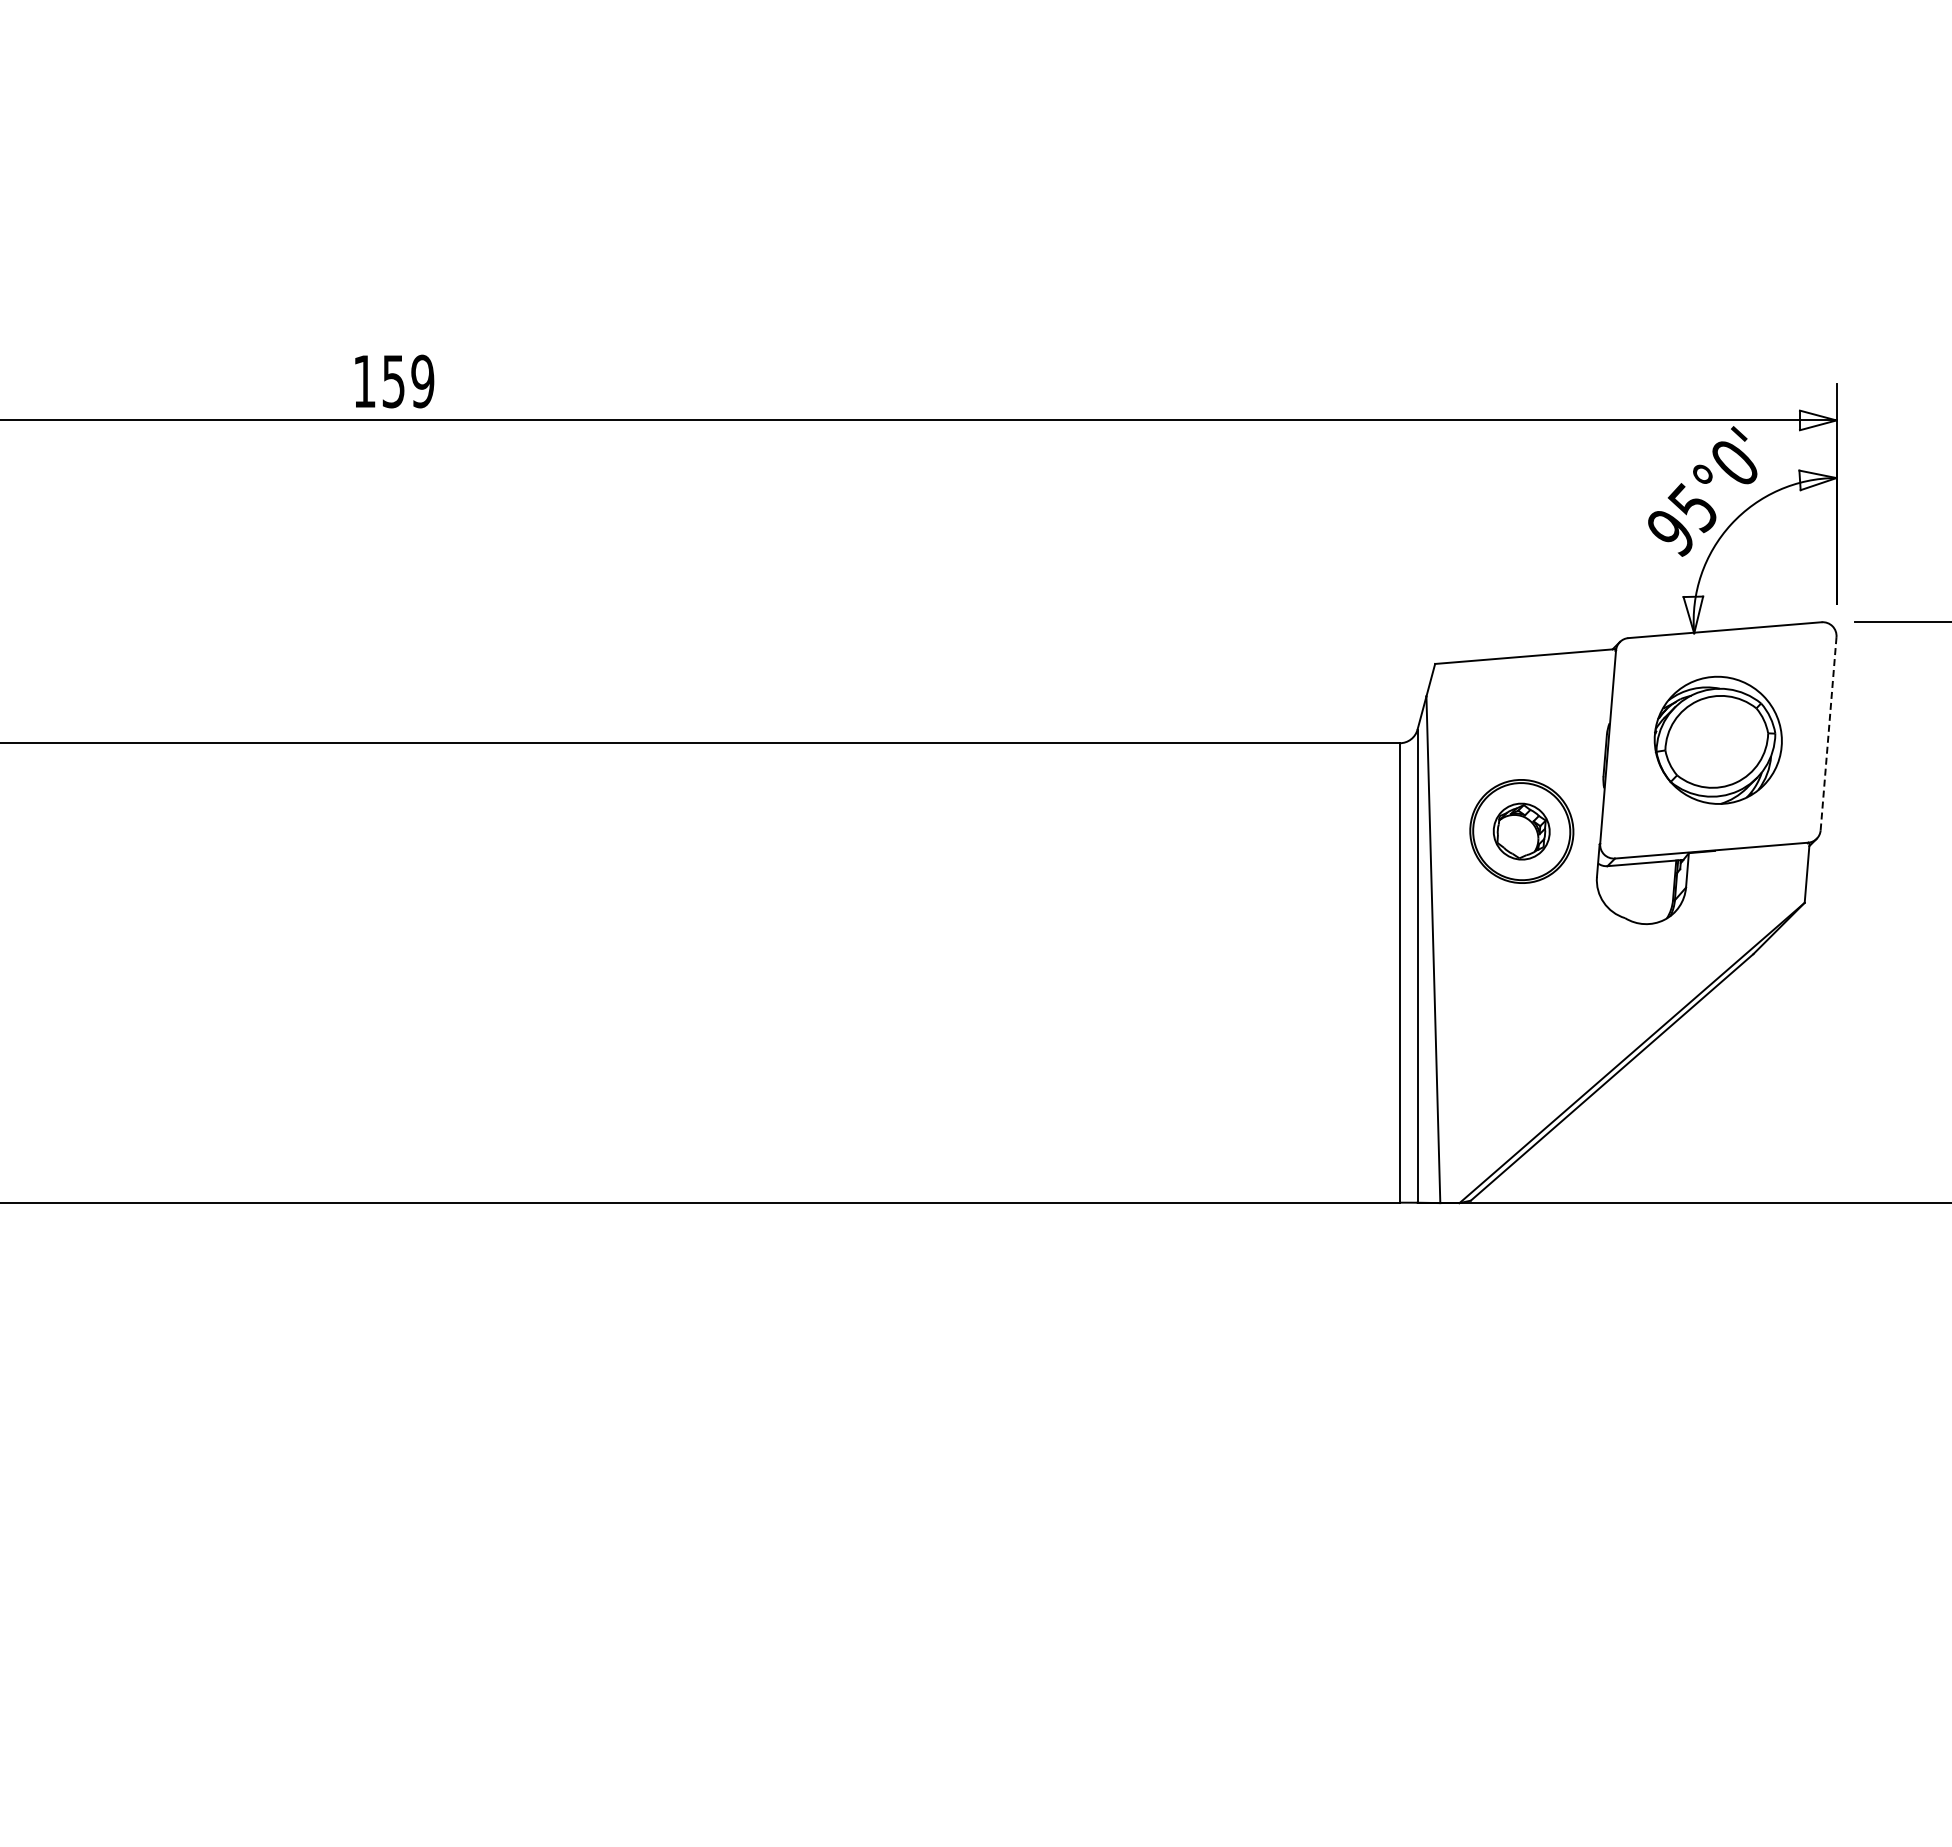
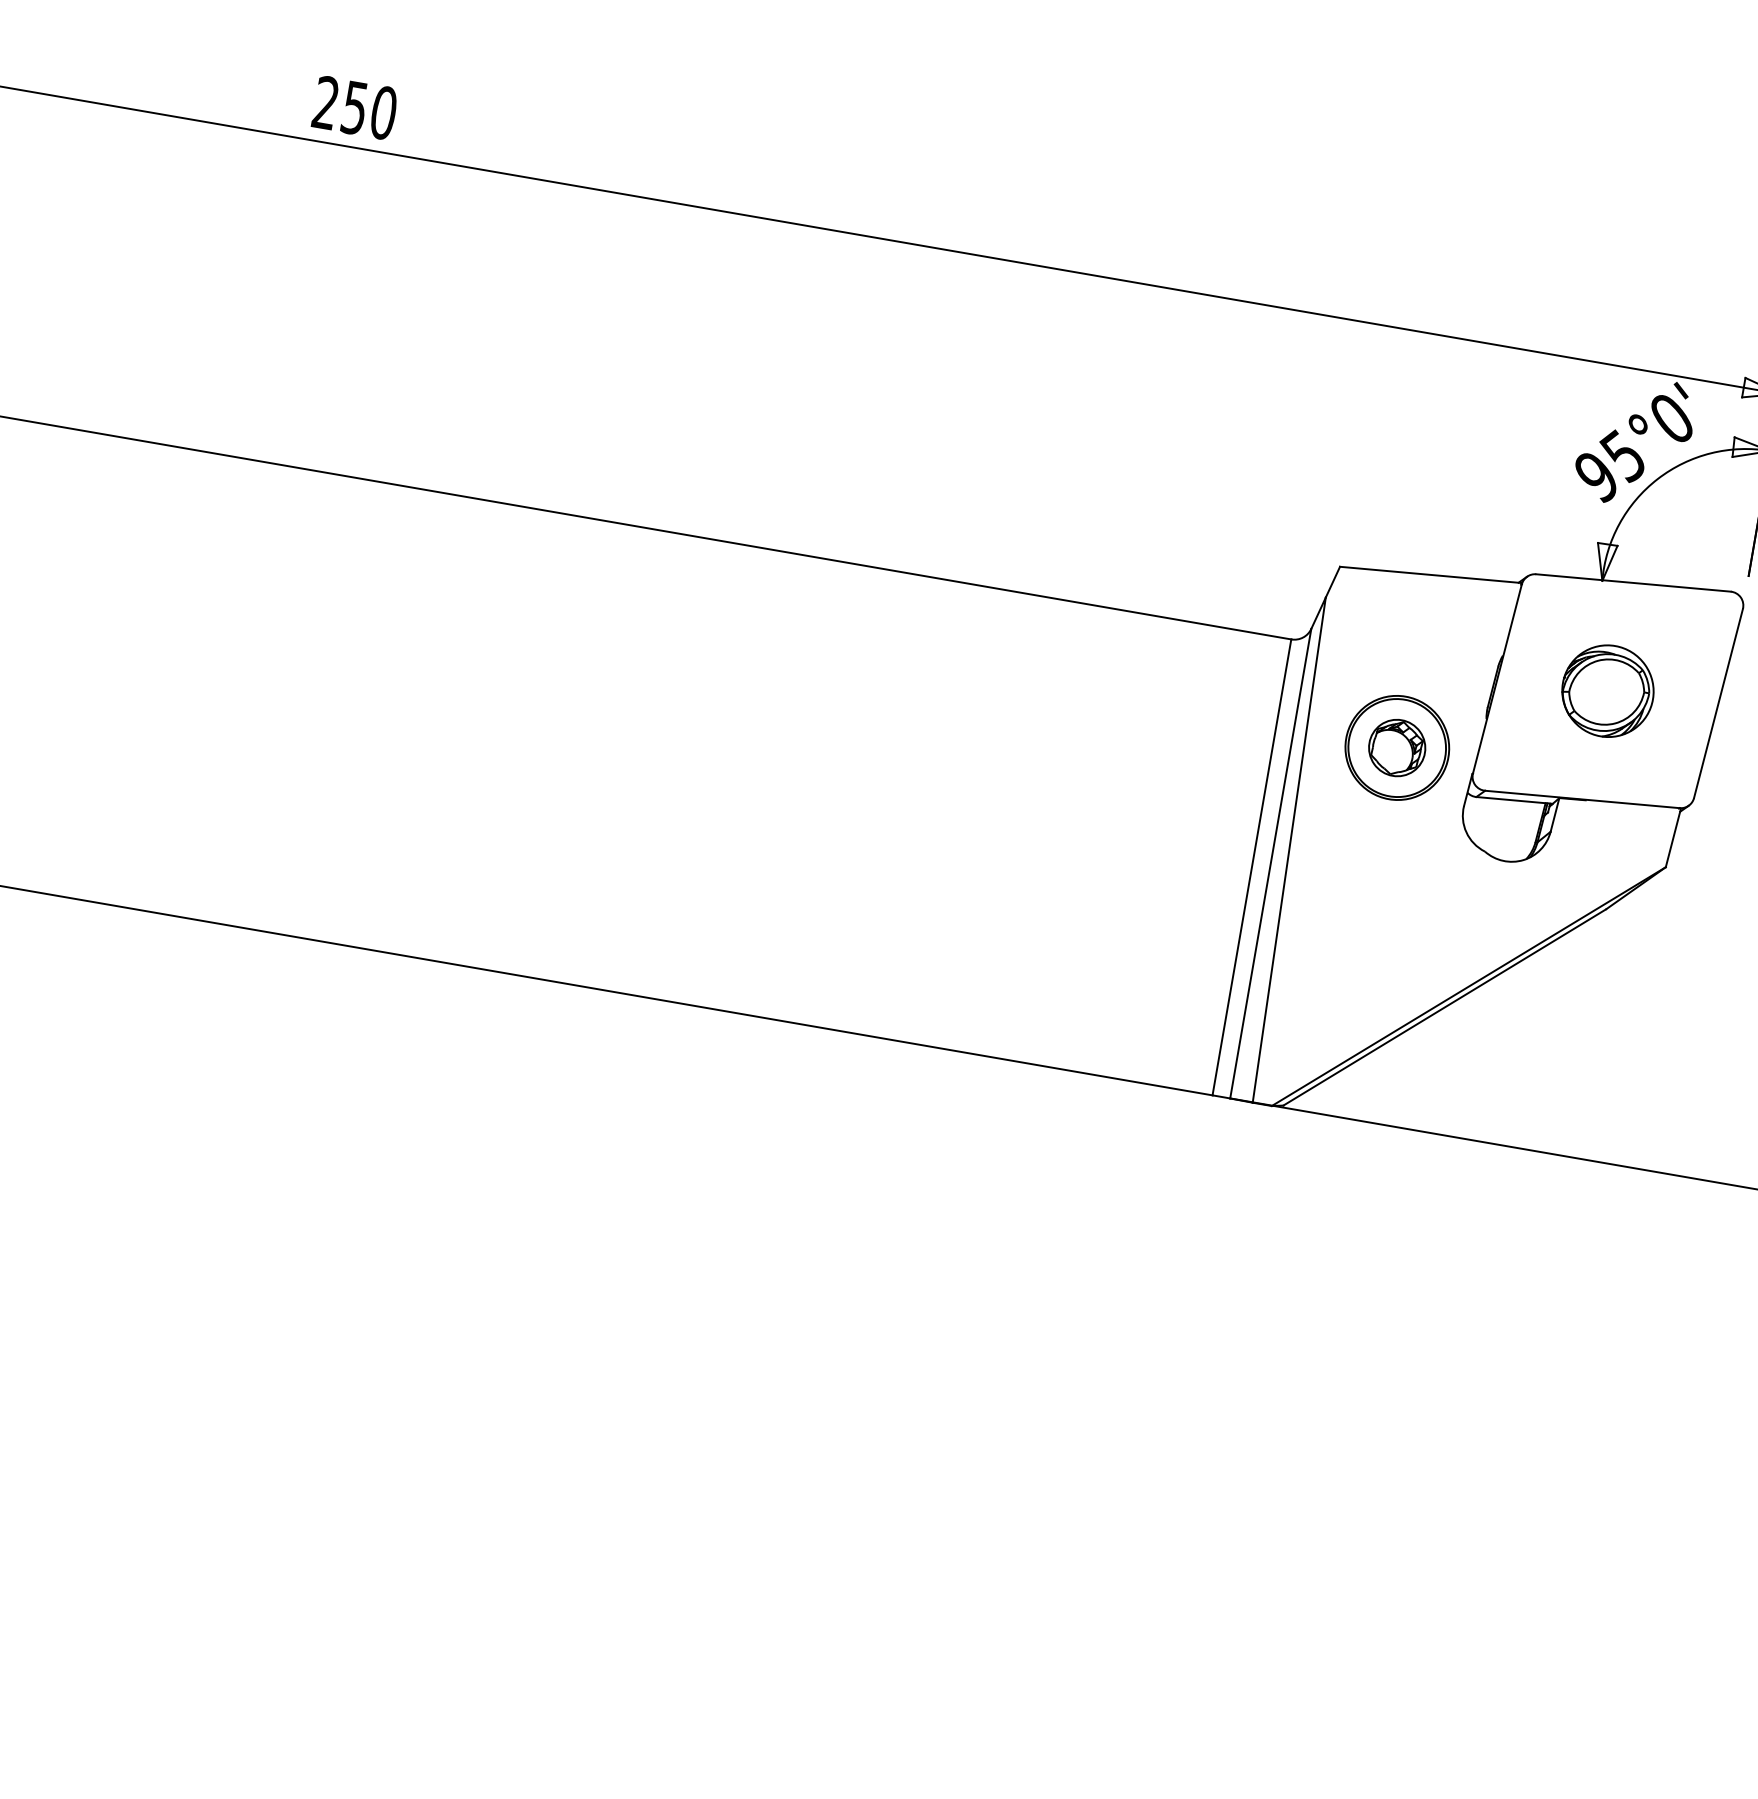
text: (393, 381) -> (354, 107), 159 -> 250
line: (1828, 733) -> (1718, 703), dashed -> solid
part: (1718, 740) -> (1608, 691), size x0.71

